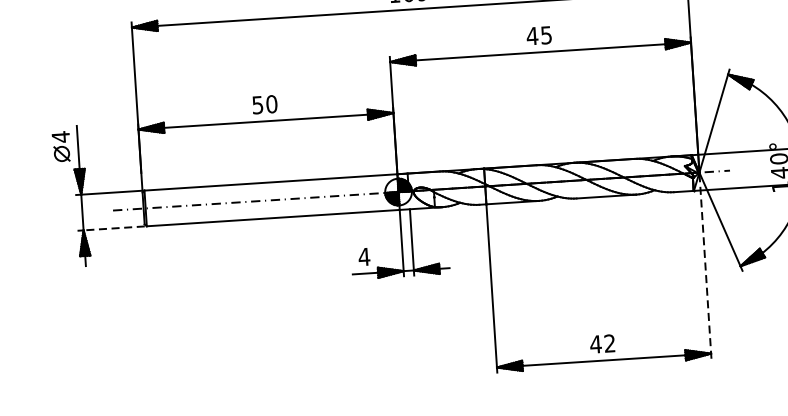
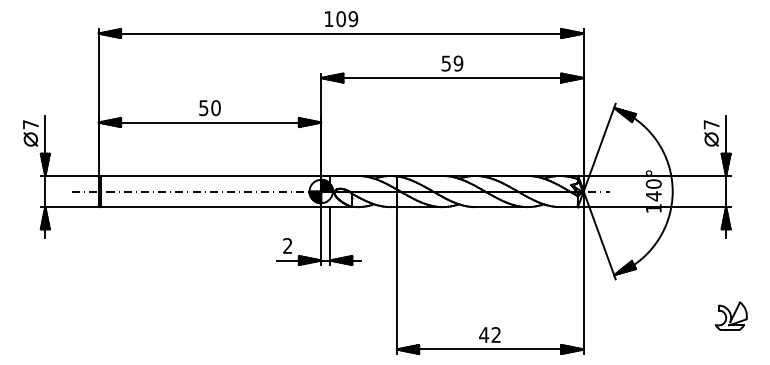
text: (539, 35) -> (452, 63), 45 -> 59
text: (60, 136) -> (30, 124), 4 -> 7
line: (114, 228) -> (72, 207), dashed -> solid
text: (363, 256) -> (287, 245), 4 -> 2
line: (705, 265) -> (583, 272), dashed -> solid

